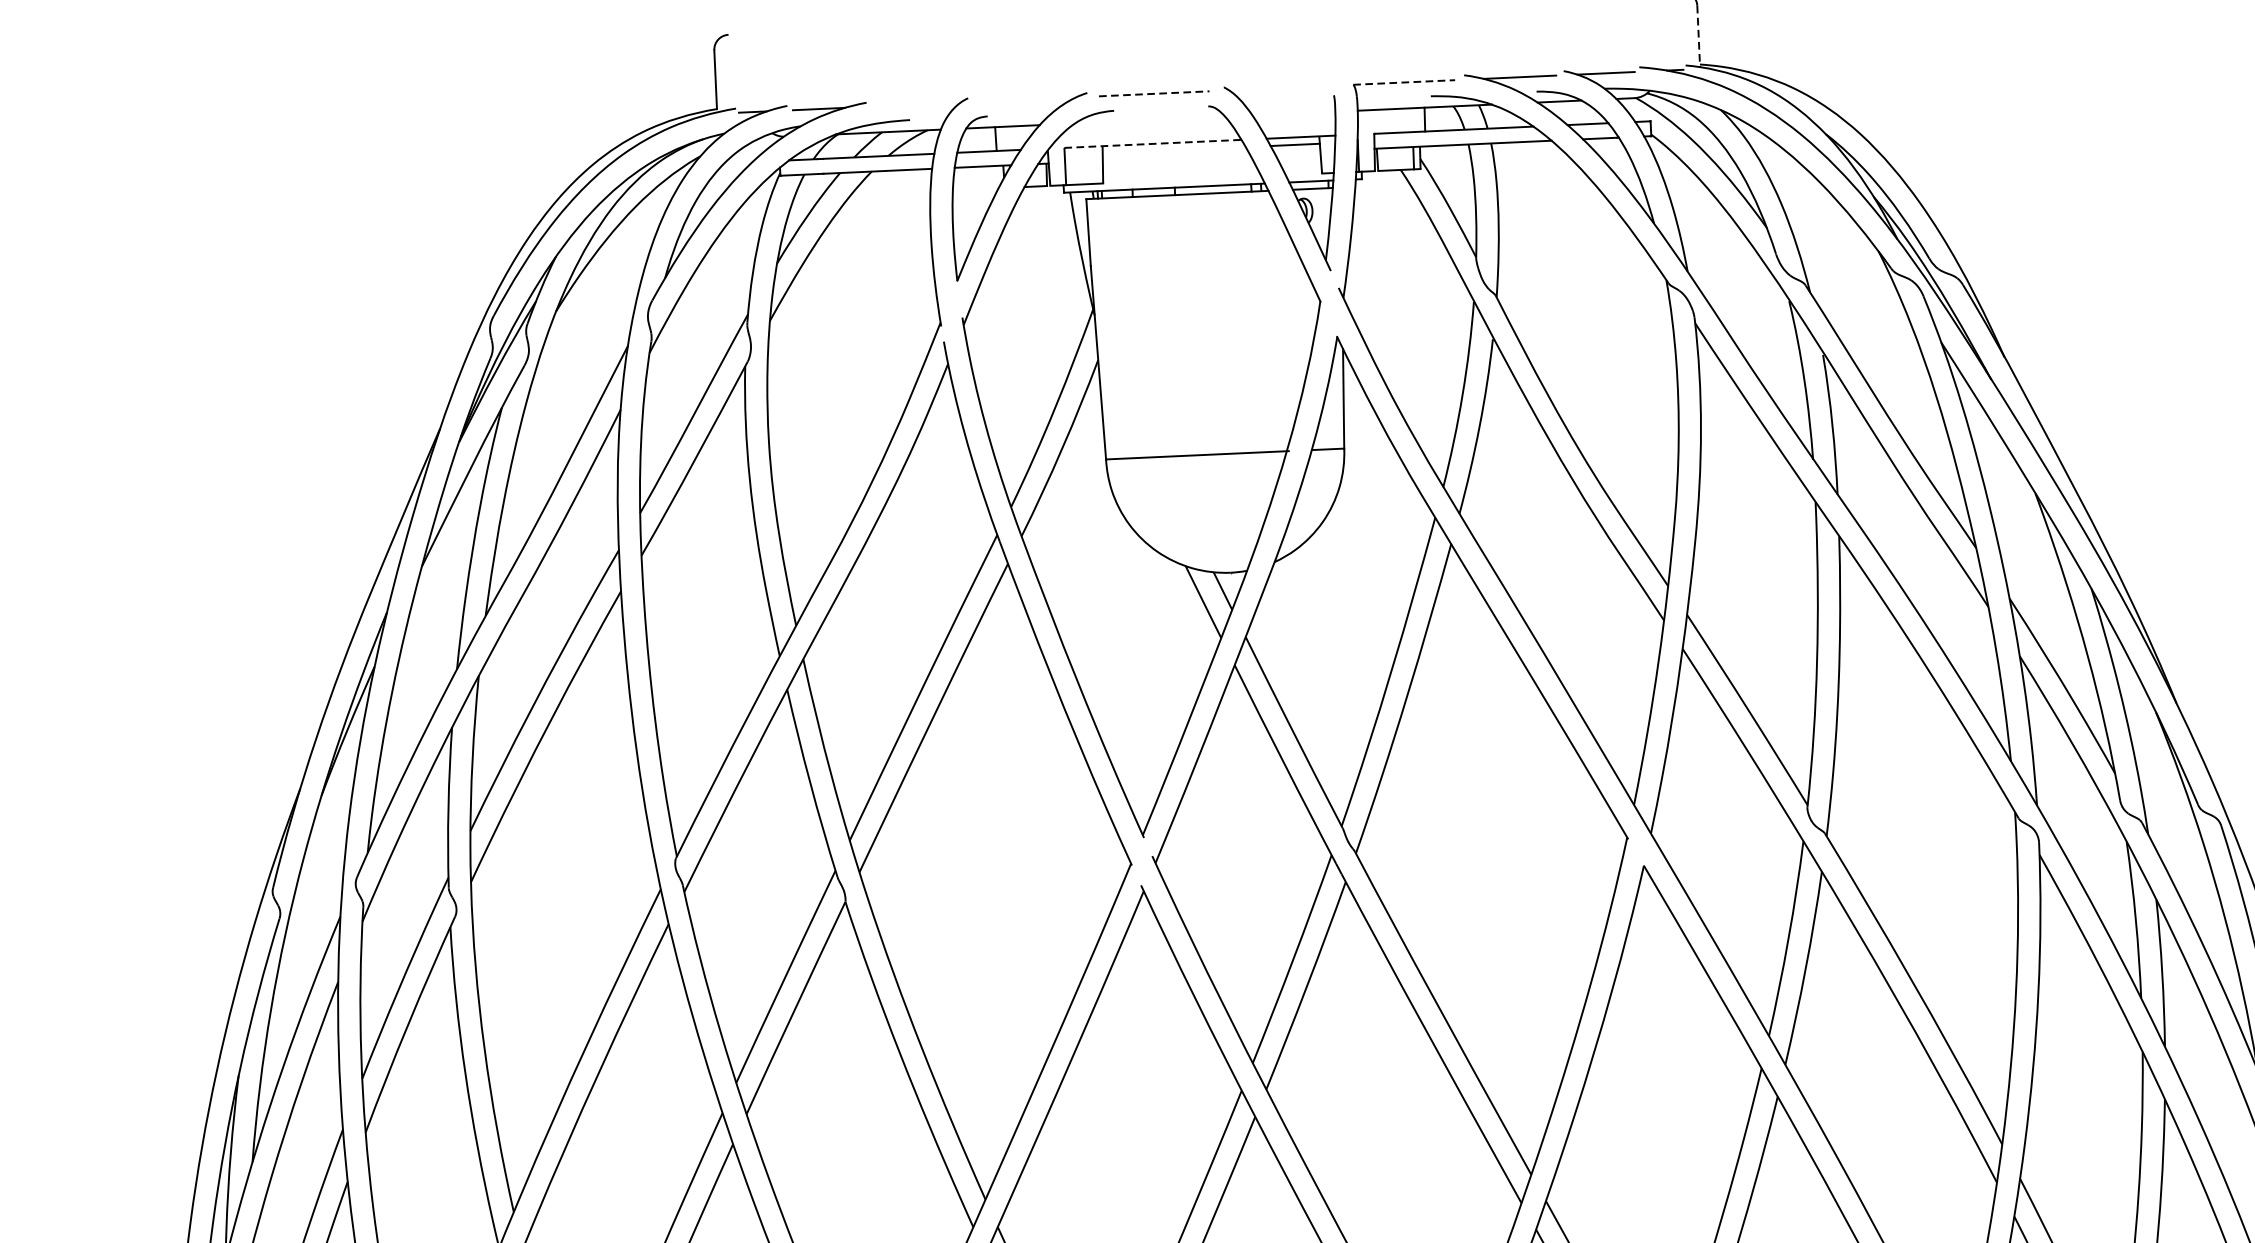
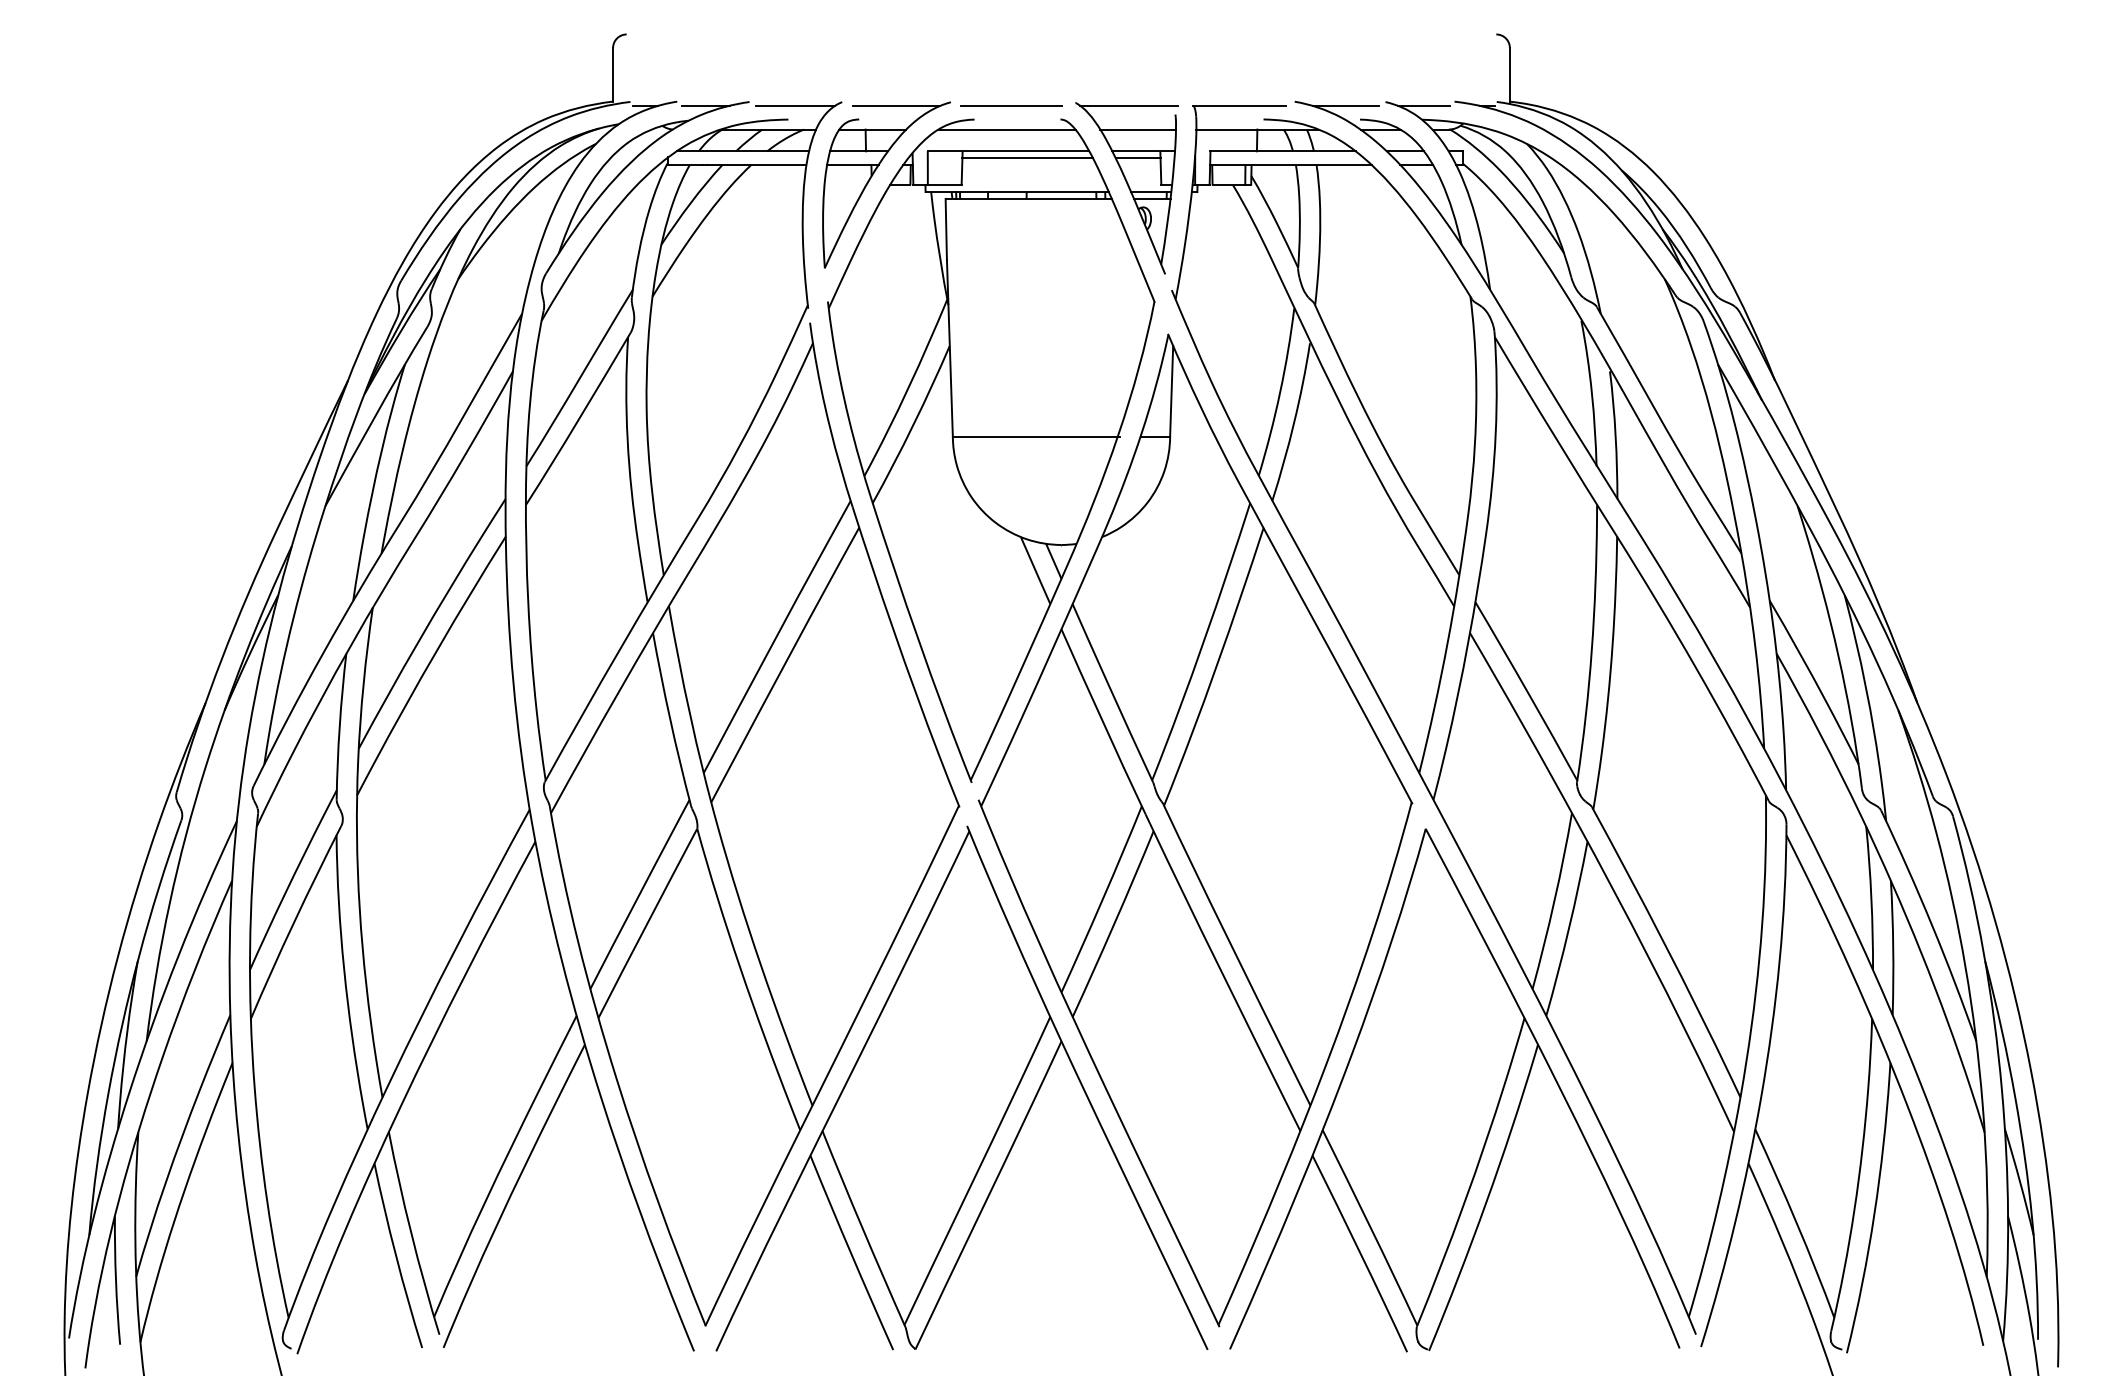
line: (1698, 36) -> (1509, 76), dashed -> solid
line: (1404, 82) -> (1240, 105), dashed -> solid
line: (1282, 87) -> (1128, 105), added
line: (1154, 93) -> (1012, 105), dashed -> solid
line: (1027, 99) -> (896, 105), added
line: (917, 104) -> (795, 105), added
line: (1294, 113) -> (1138, 129), added
line: (1149, 120) -> (1006, 129), added
line: (1152, 144) -> (1008, 151), dashed -> solid
line: (1174, 150) -> (1027, 158), added

